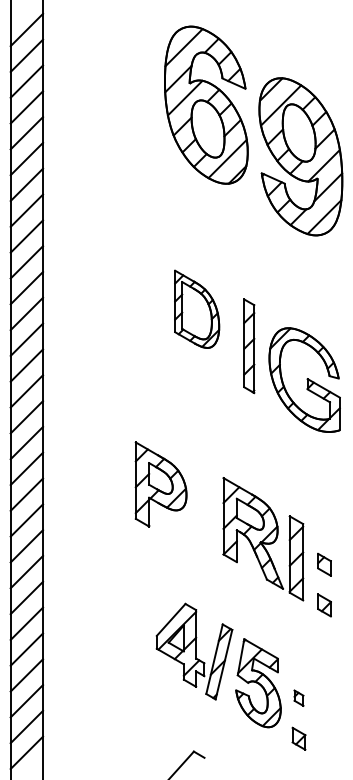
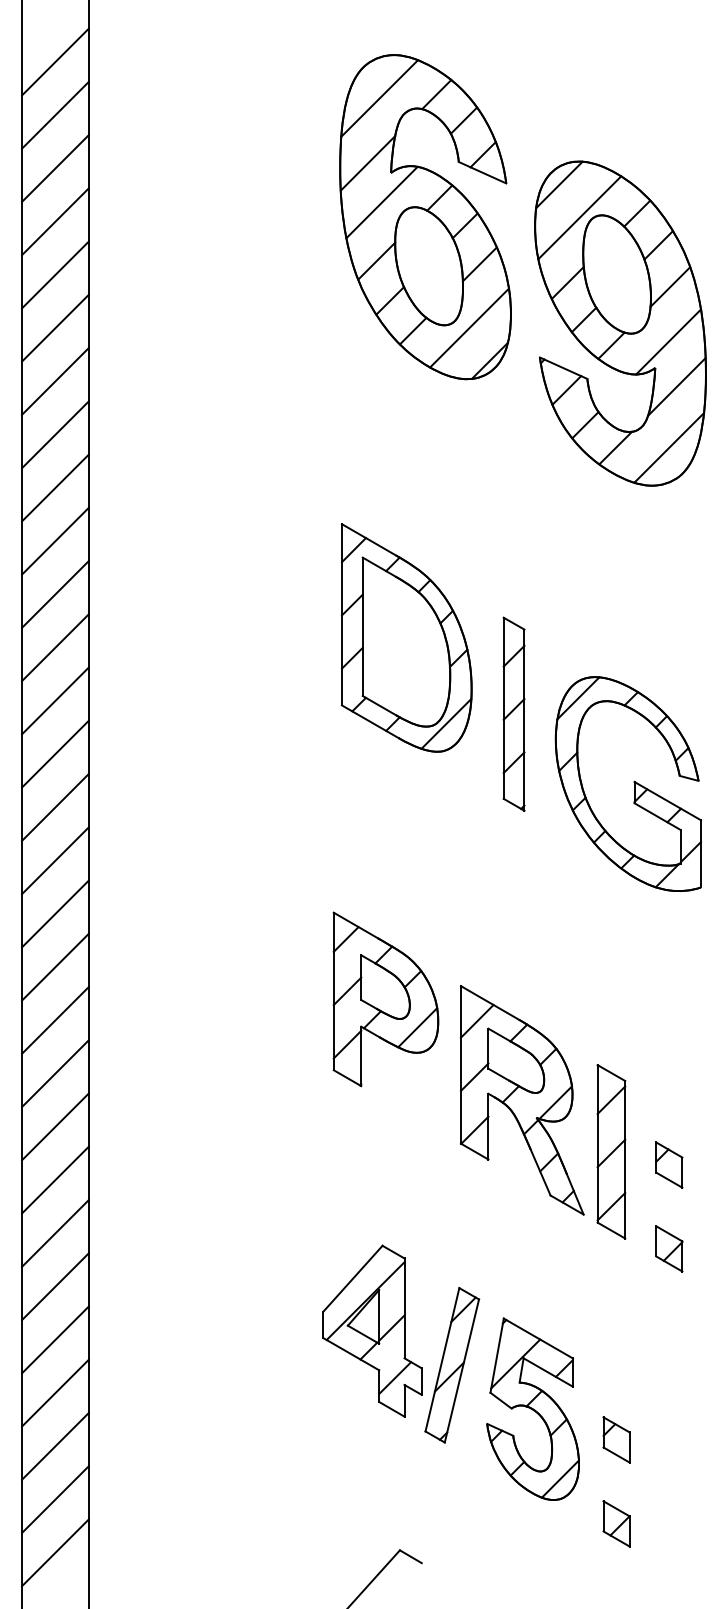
part: (196, 309) -> (405, 638), size x1.43
part: (160, 484) -> (384, 999), moved
part: (298, 698) -> (615, 1440), size x1.43

